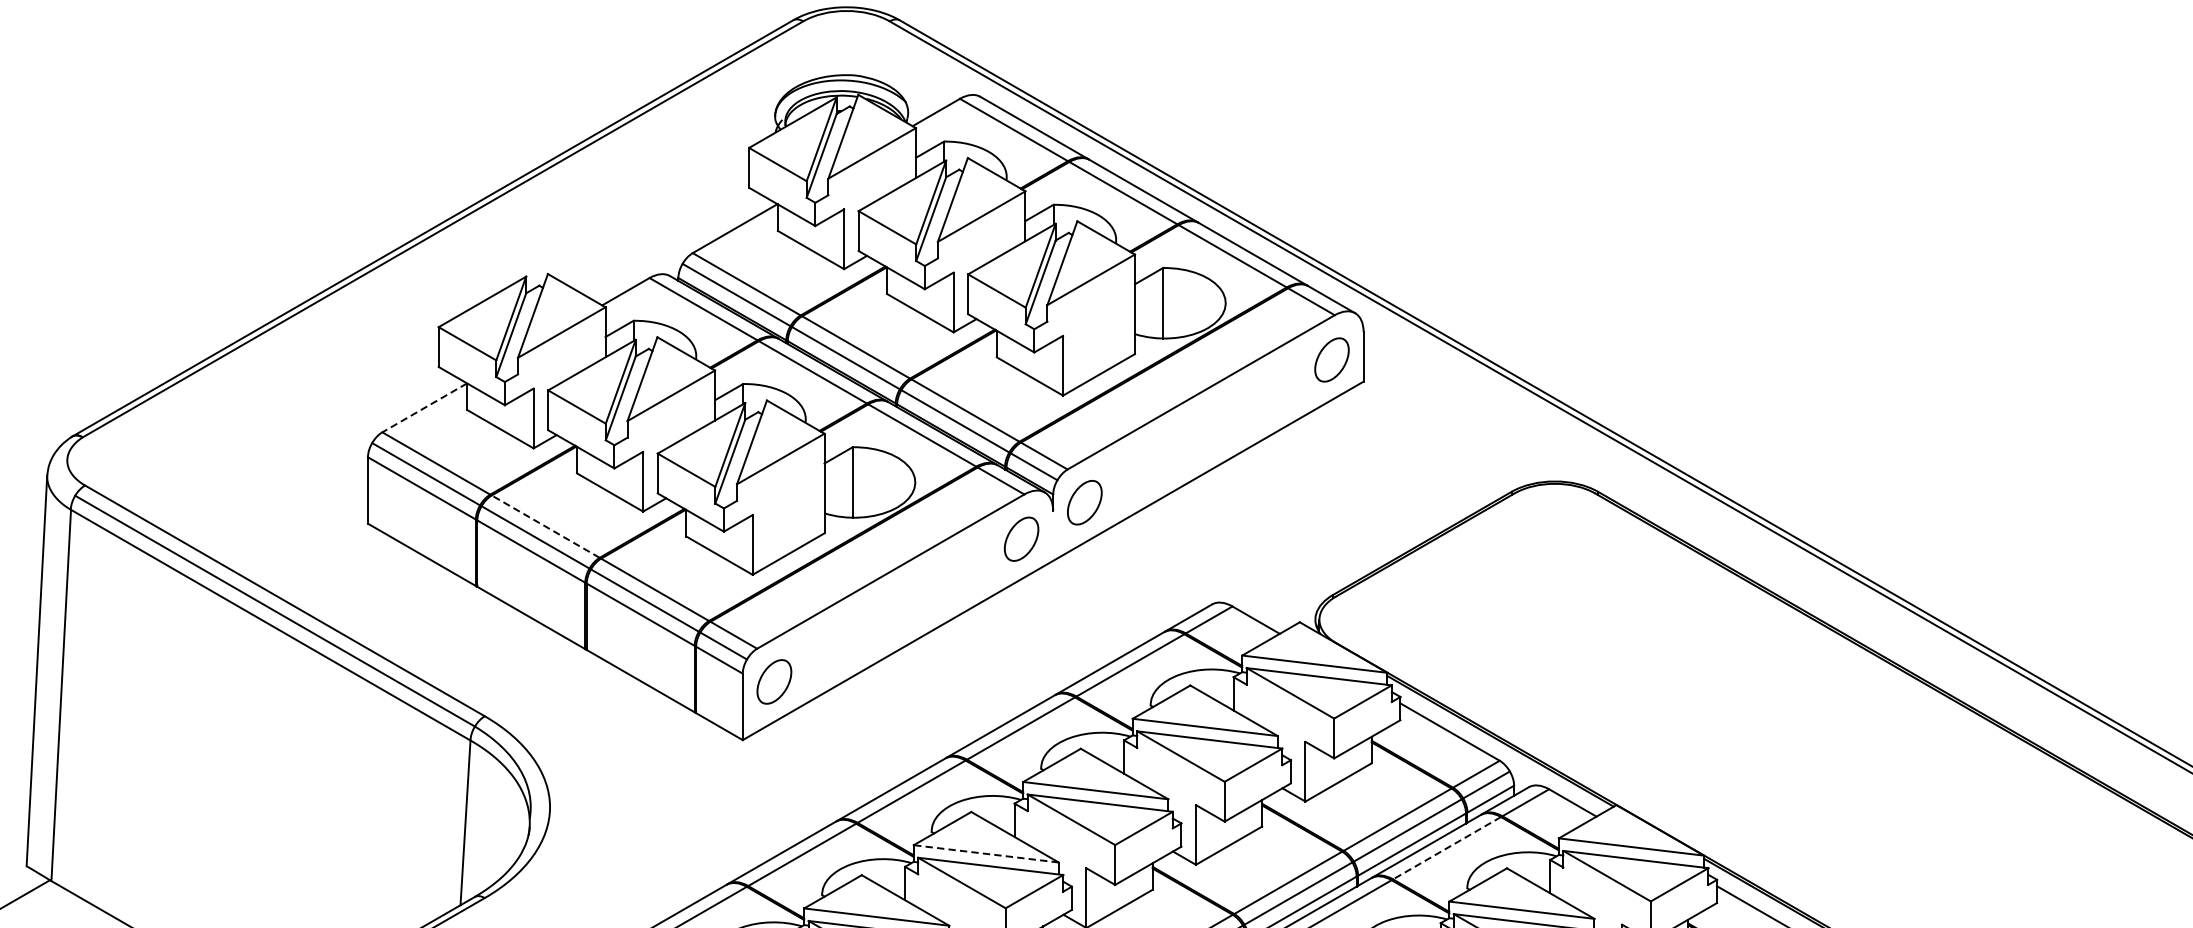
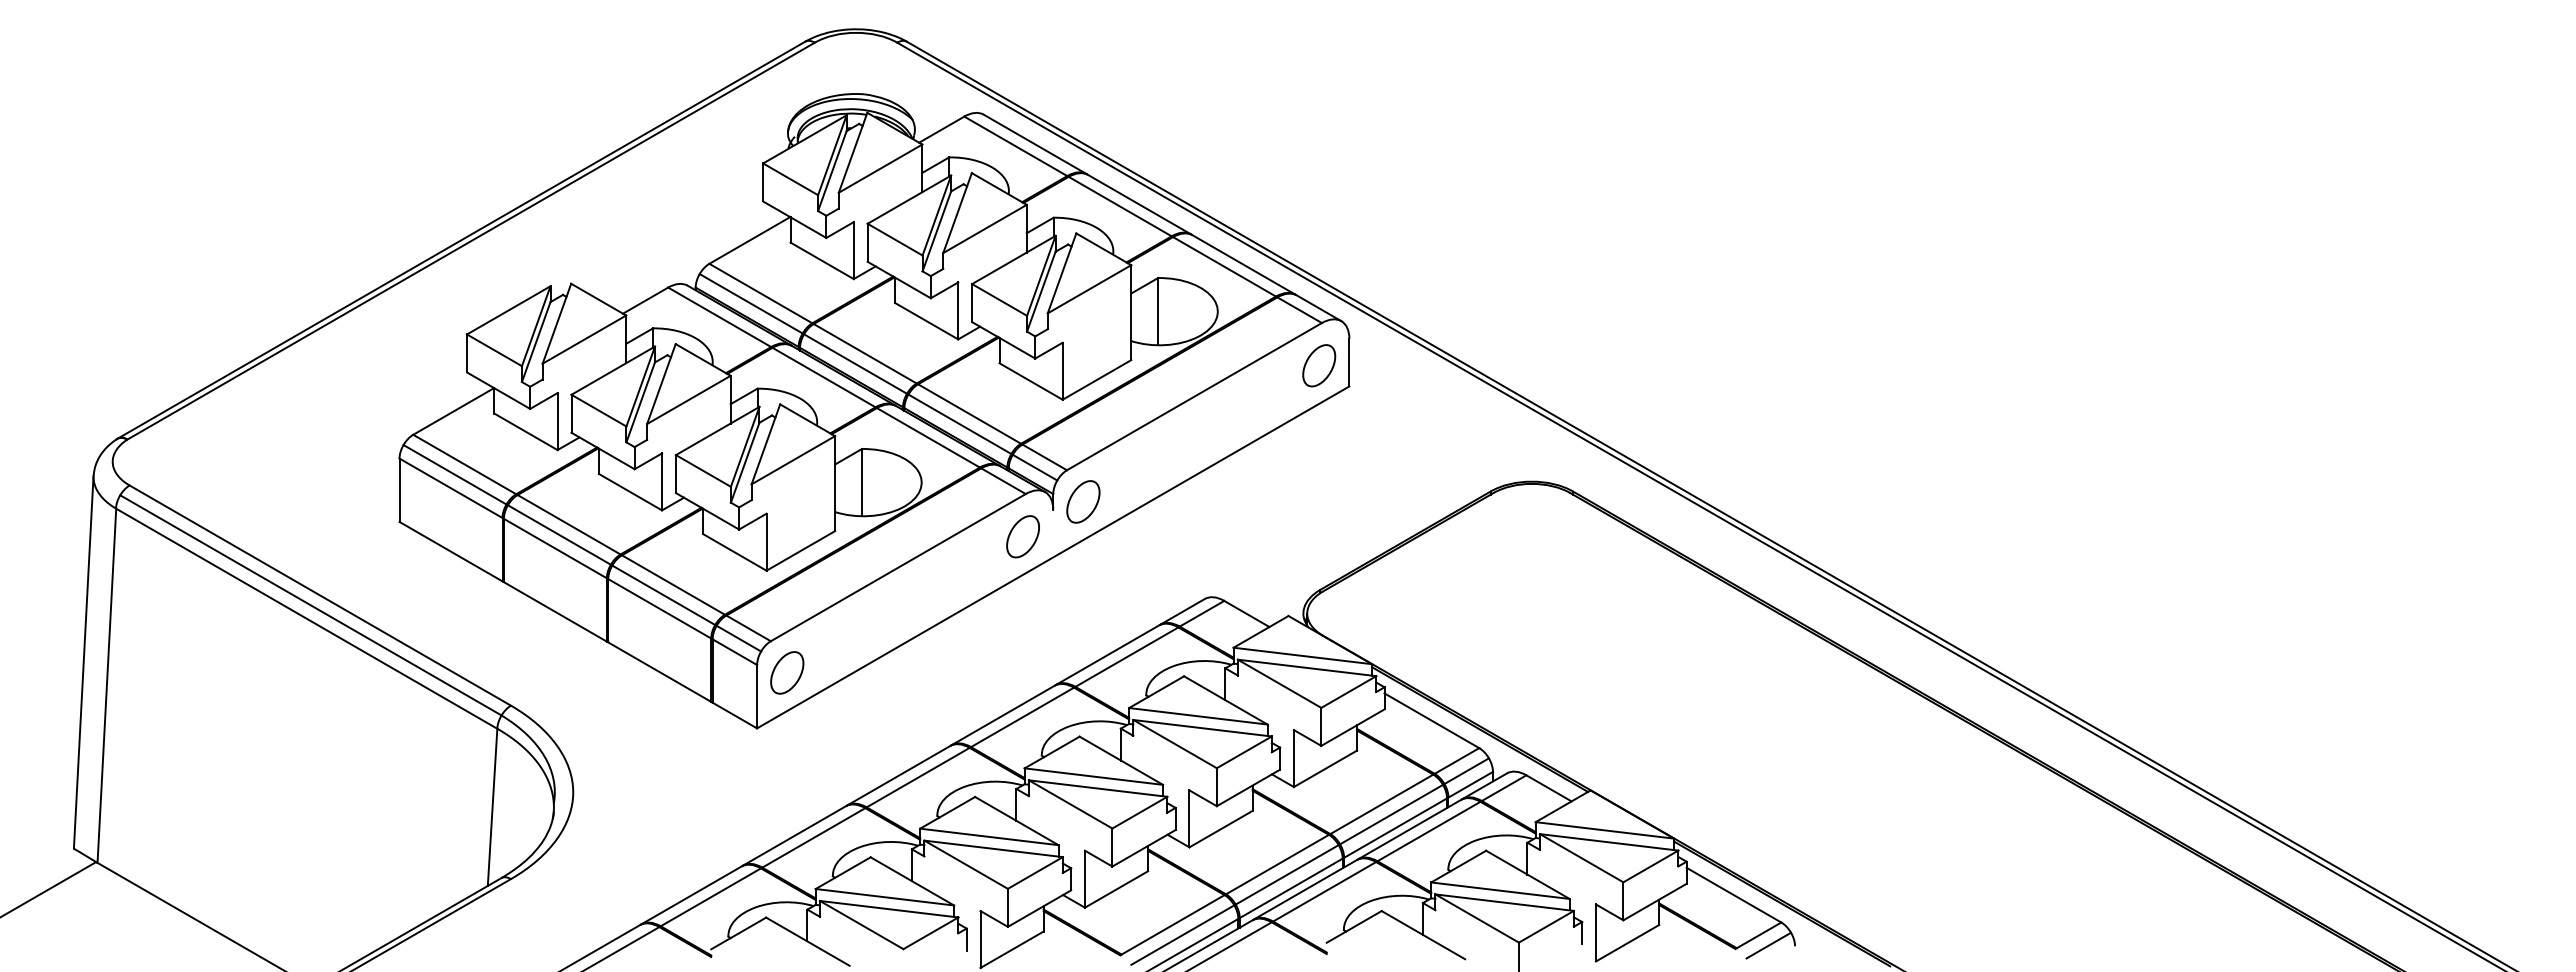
line: (424, 407) -> (453, 411), dashed -> solid
line: (545, 526) -> (568, 524), dashed -> solid
line: (1446, 848) -> (1428, 831), dashed -> solid
line: (986, 853) -> (989, 836), dashed -> solid

